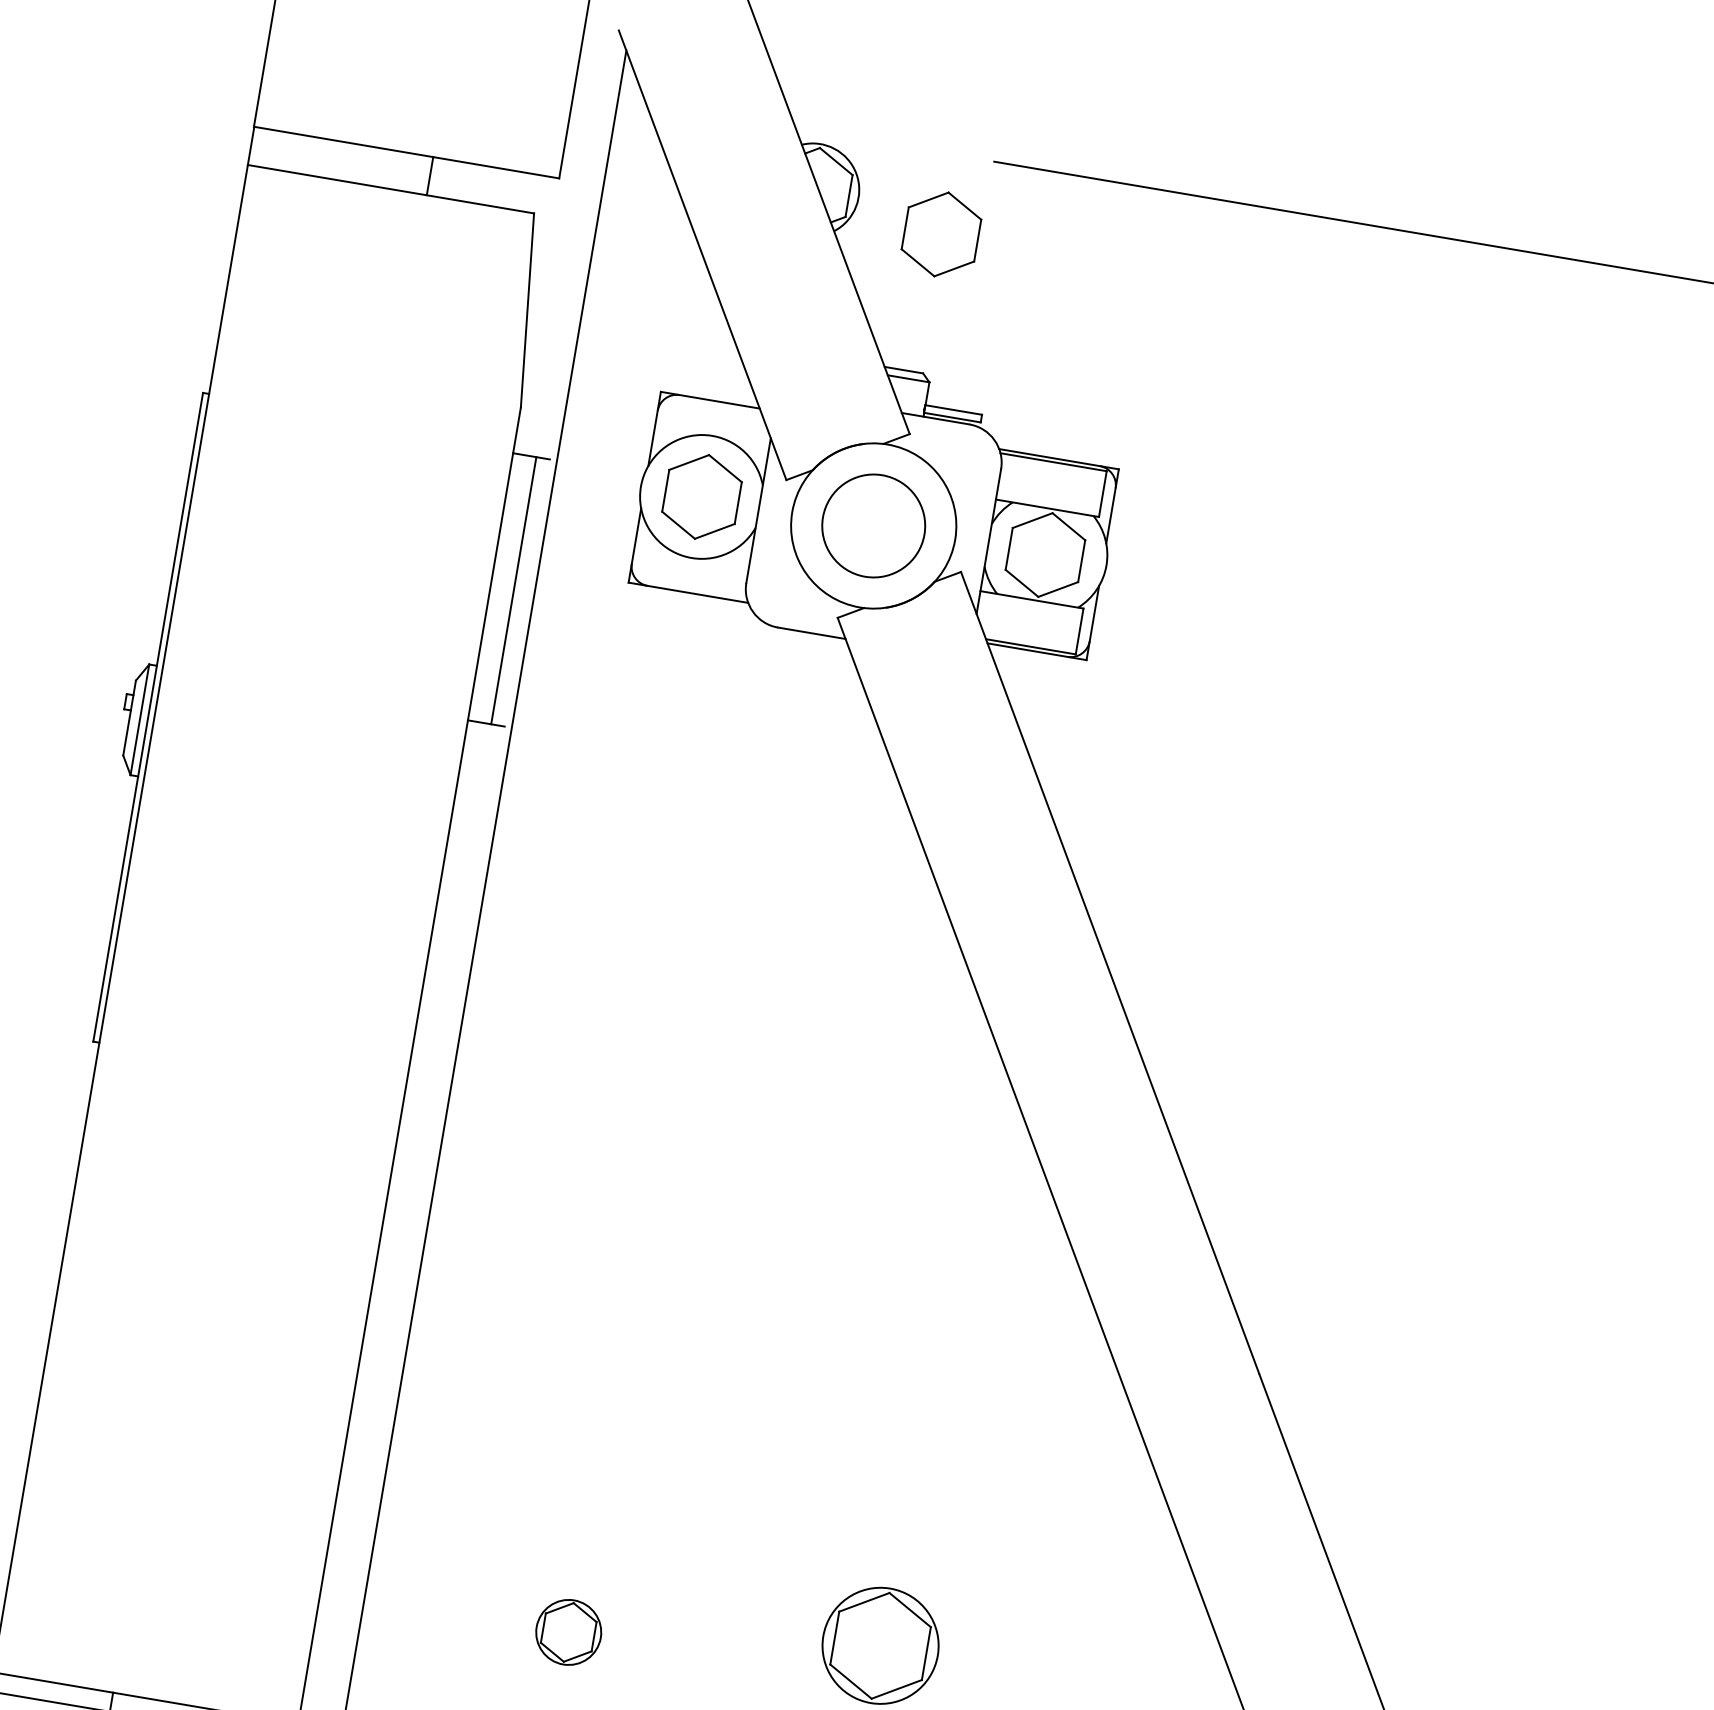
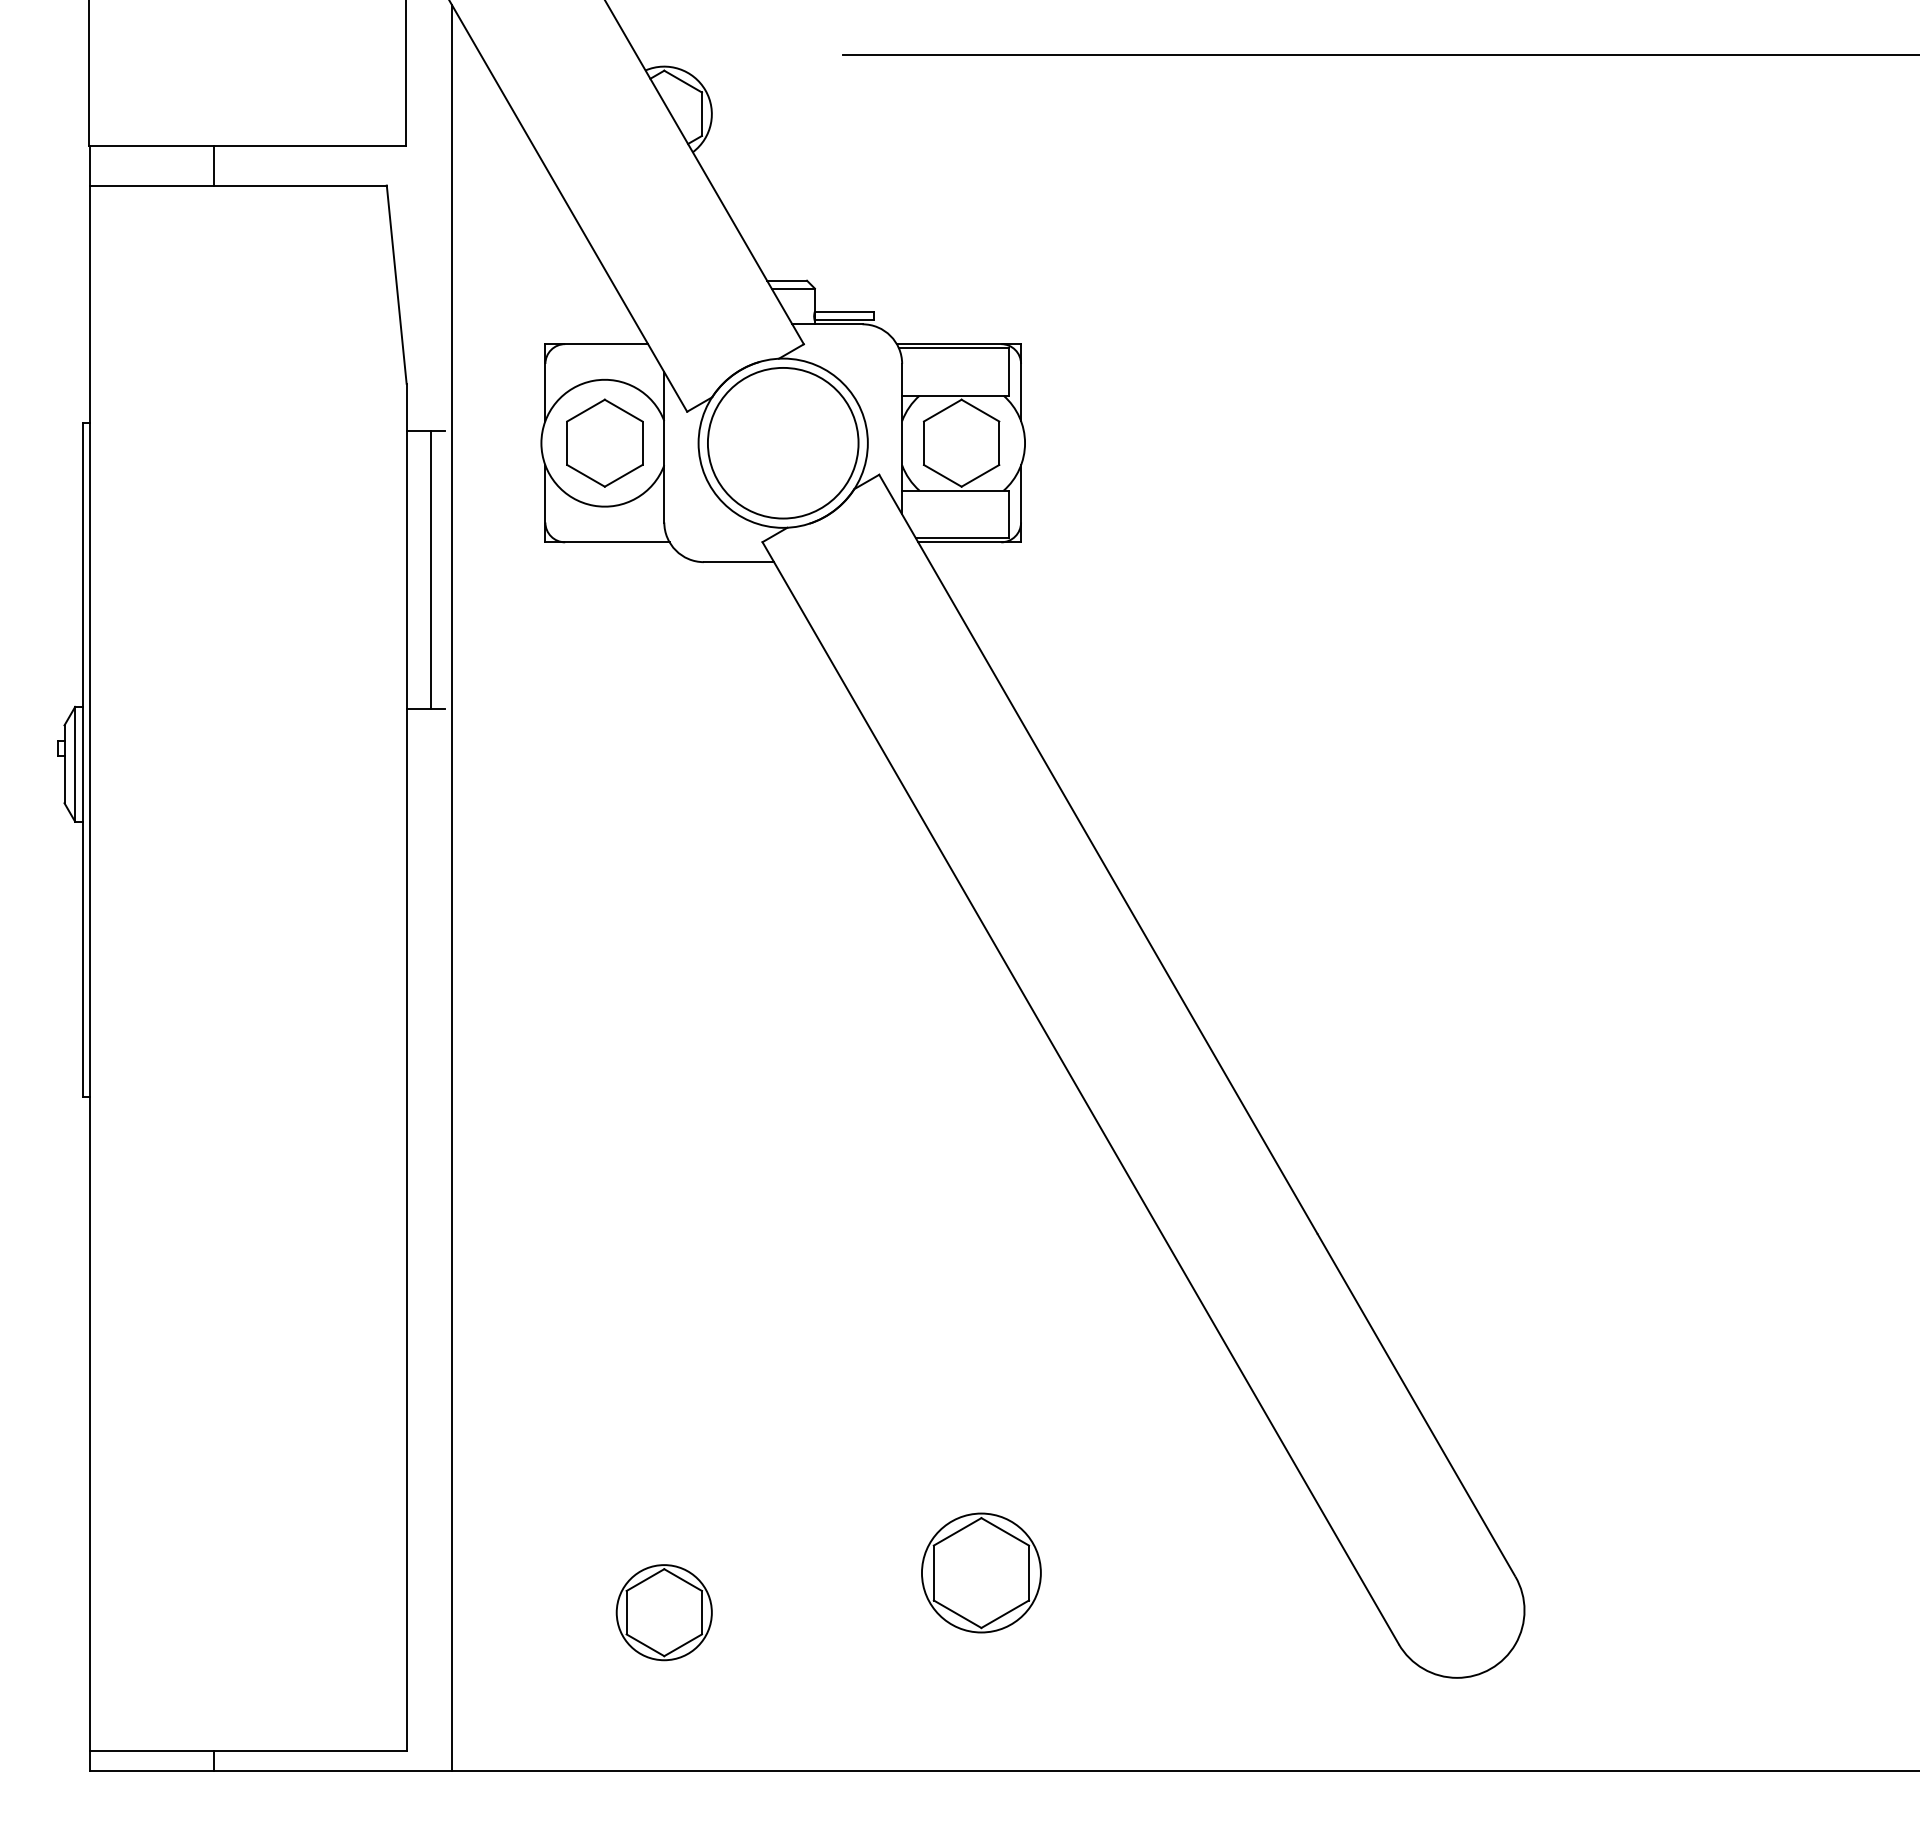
line: (430, 175) -> (214, 165), moved
part: (941, 233) -> (801, 136), removed
circle: (873, 525) -> (782, 442), size x1.43
part: (568, 1632) -> (663, 1612), size x1.43

